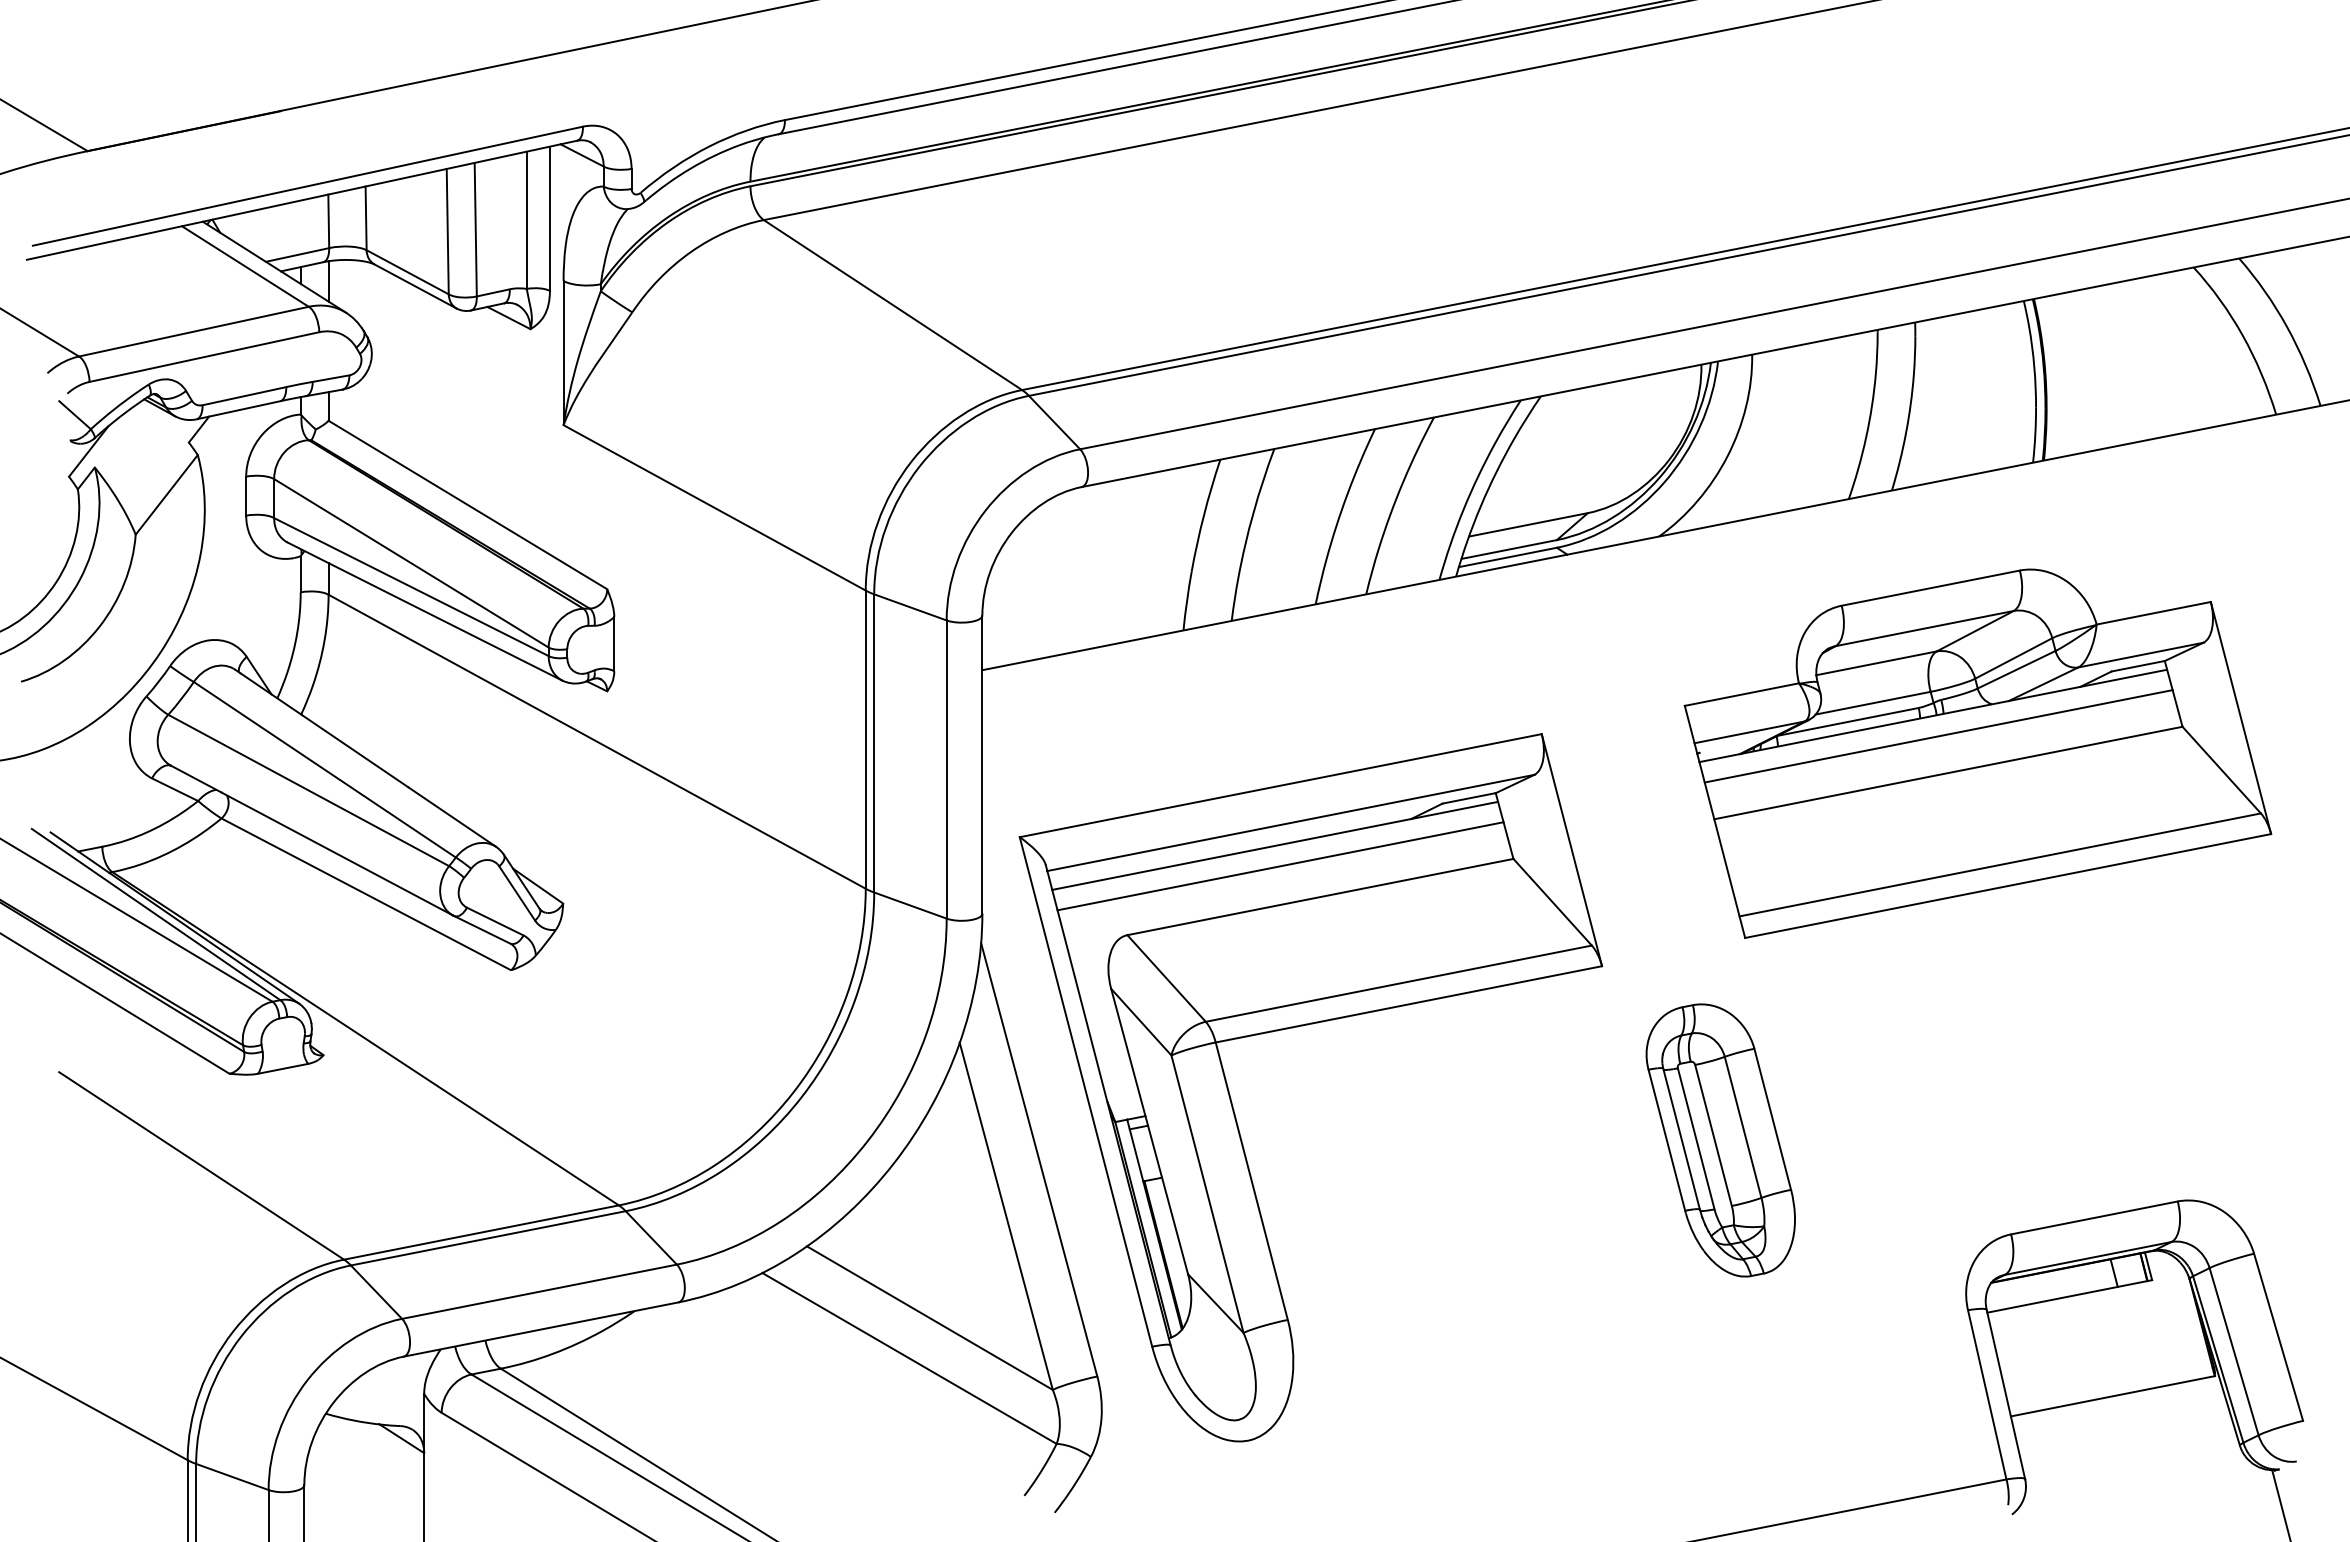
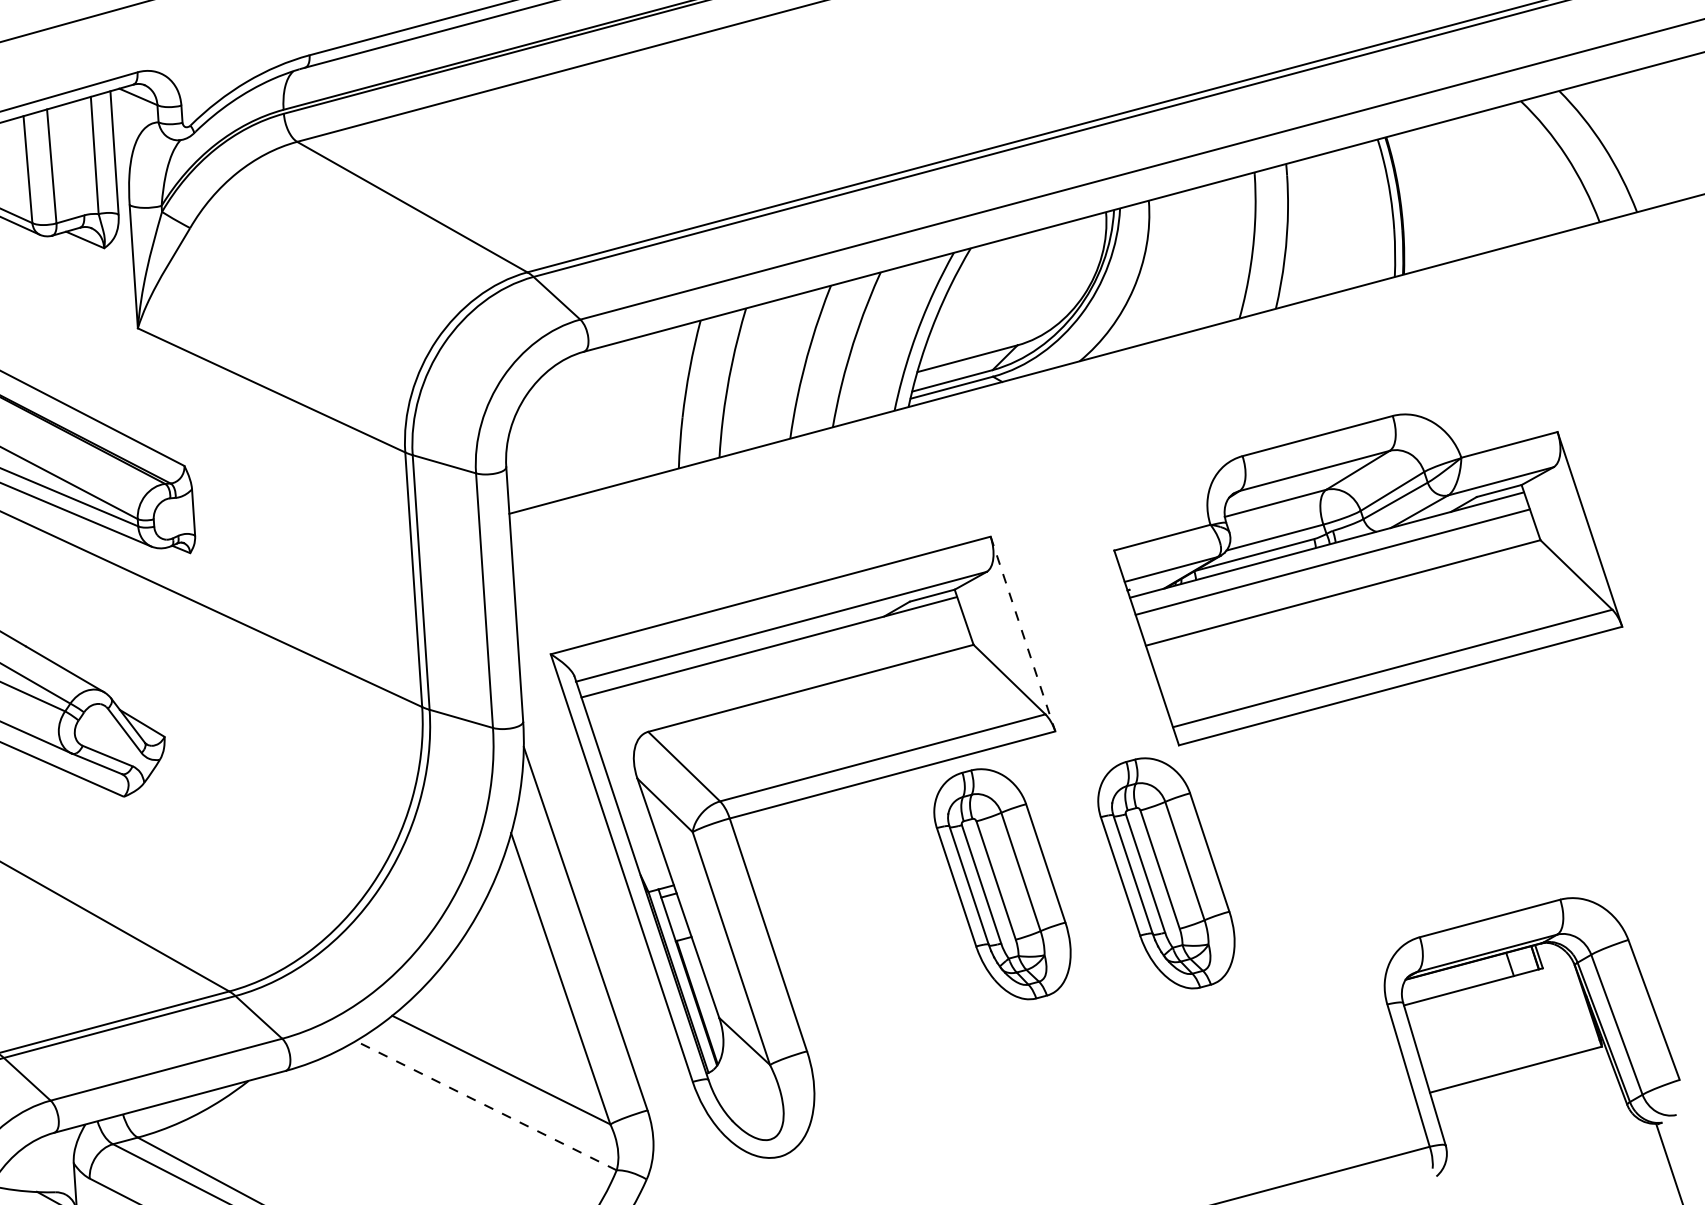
part: (1977, 753) -> (1366, 574), moved
line: (1571, 850) -> (1022, 634), solid -> dashed
line: (1280, 866) -> (775, 664), removed
part: (1528, 1140) -> (1002, 884), added
line: (909, 1358) -> (486, 1105), solid -> dashed

